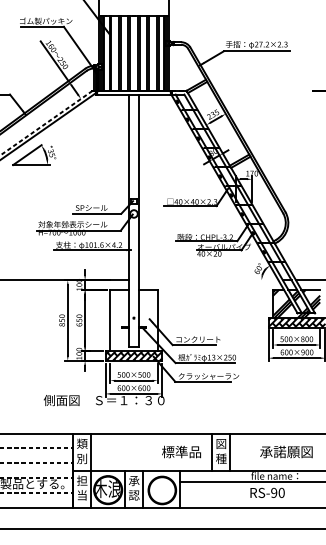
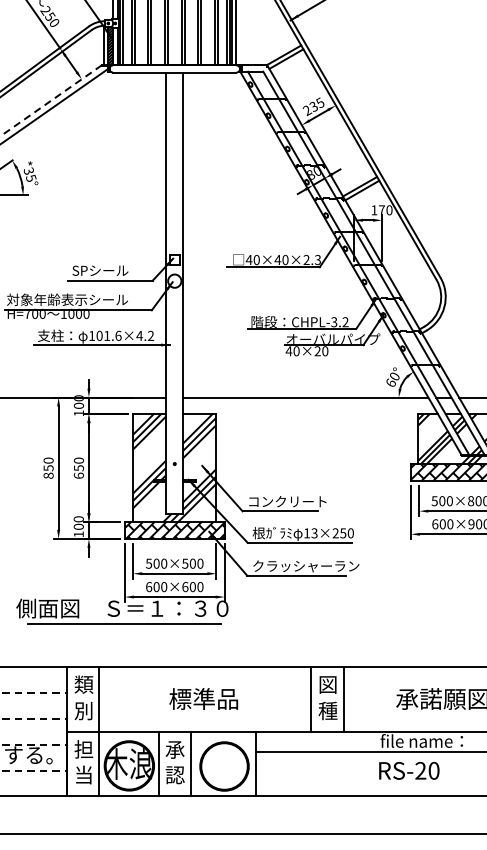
line: (208, 280) -> (305, 397), added
hatch: (133, 320) -> (173, 468), added
line: (105, 409) -> (124, 624), added
text: (181, 451) -> (203, 698), moved
text: (274, 492) -> (421, 770), RS-90 -> RS-20

